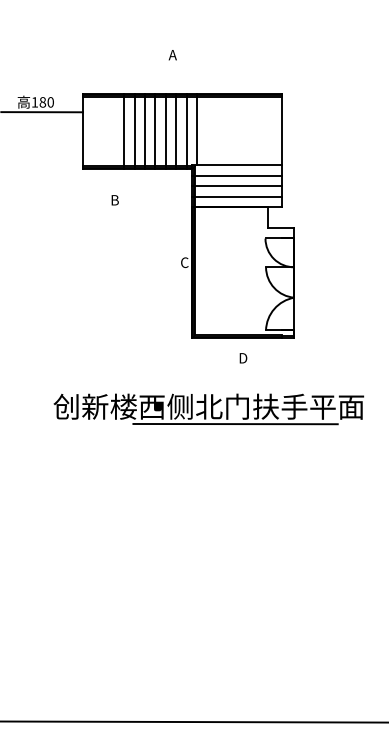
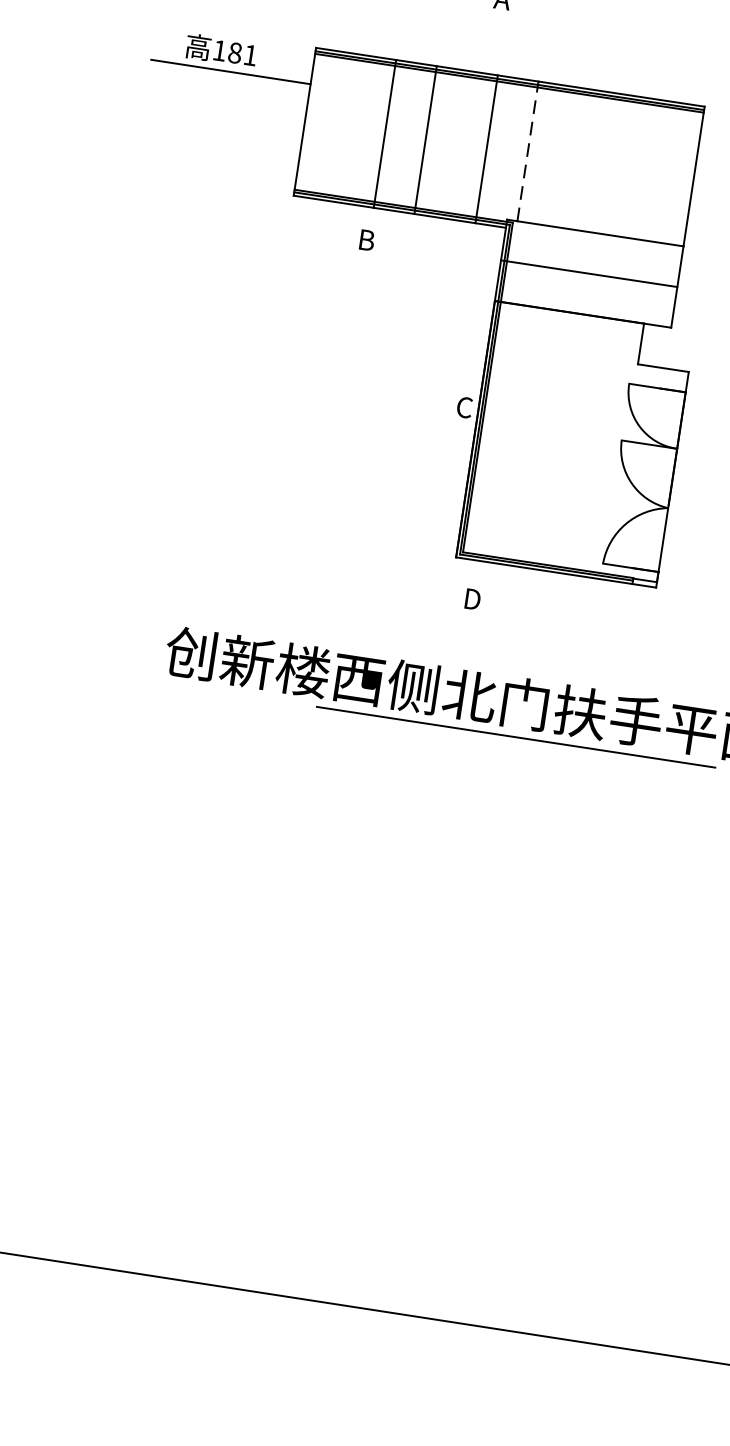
text: (50, 102) -> (250, 55), 180 -> 181
line: (197, 129) -> (528, 151), solid -> dashed
line: (134, 131) -> (405, 136), removed
line: (155, 131) -> (446, 143), removed
line: (165, 131) -> (465, 146), removed
line: (186, 131) -> (506, 152), removed
line: (236, 175) -> (591, 252), removed
line: (236, 196) -> (585, 293), removed
text: (114, 200) -> (365, 240), moved
text: (243, 358) -> (472, 599), moved

